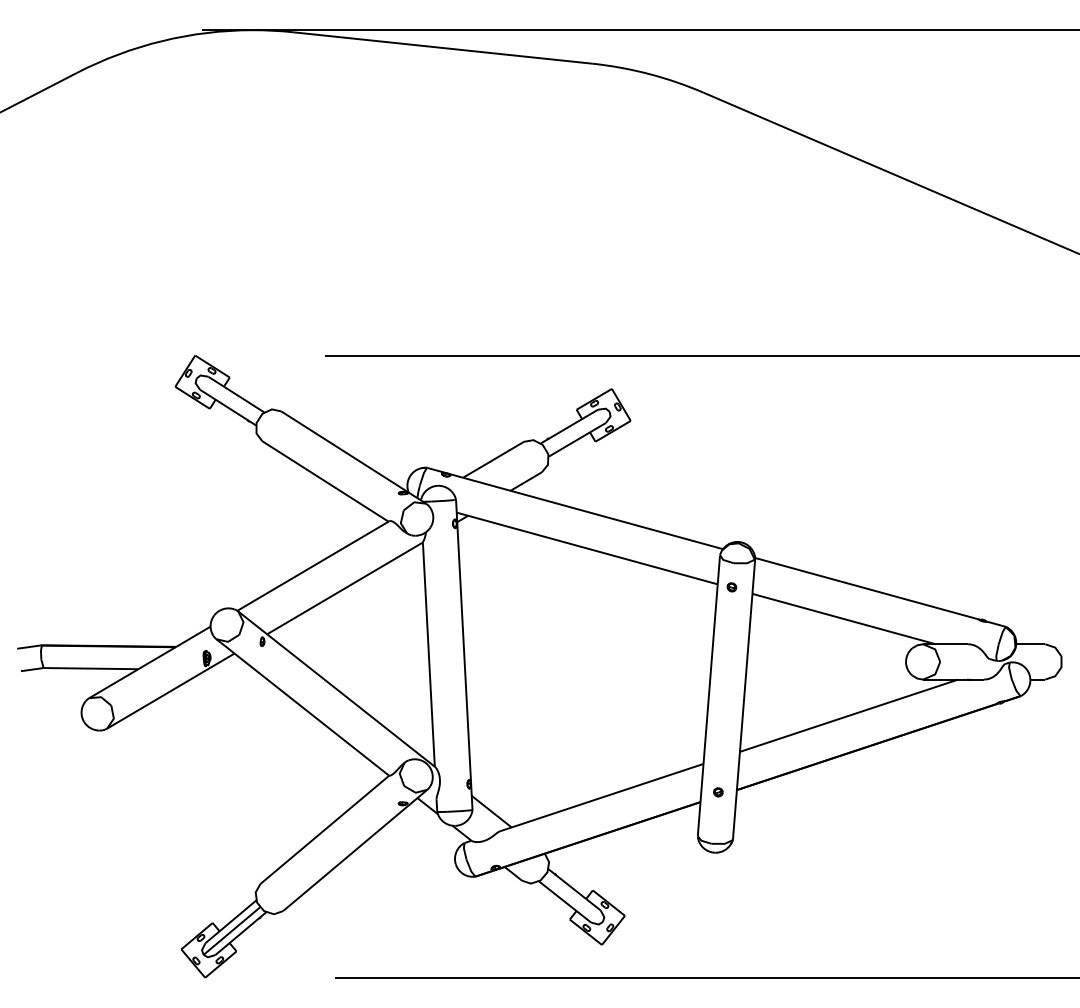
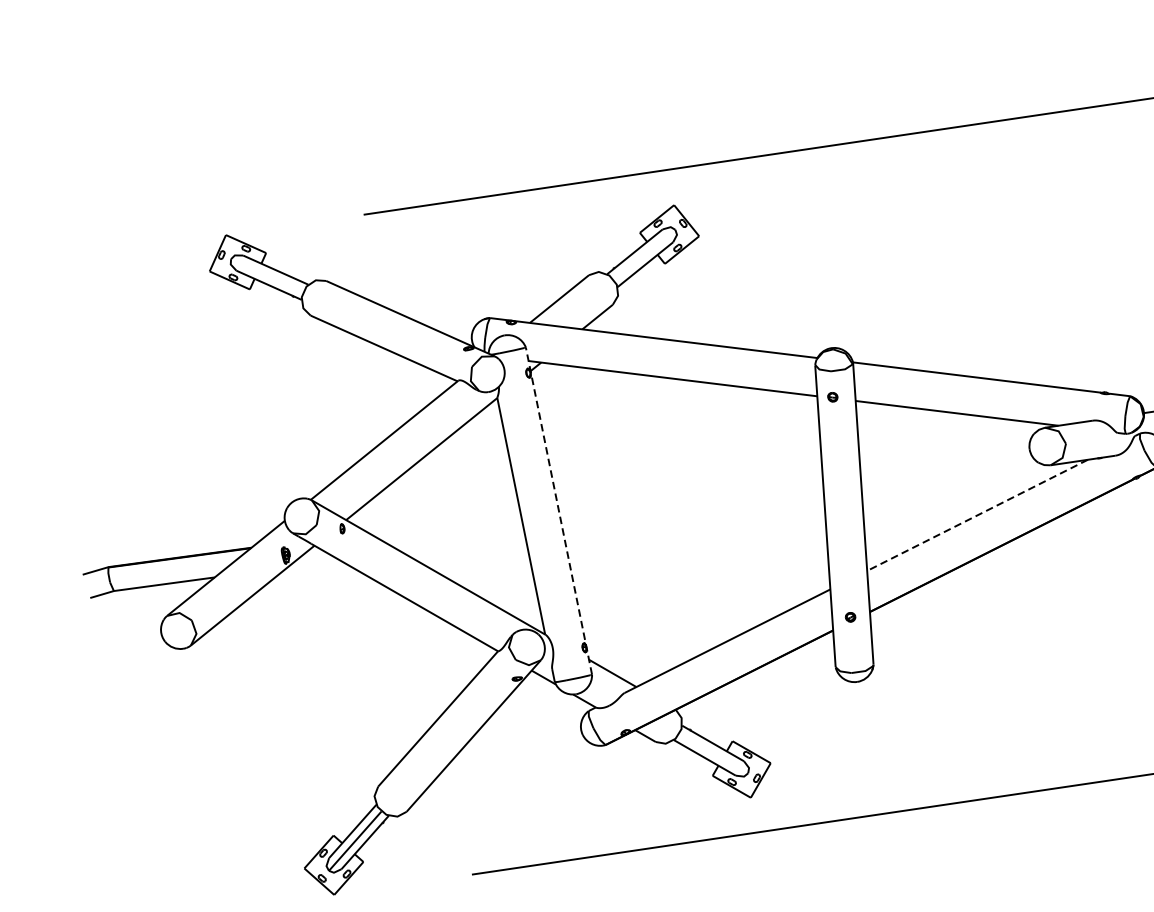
line: (464, 654) -> (559, 510), solid -> dashed
line: (849, 715) -> (977, 515), solid -> dashed

